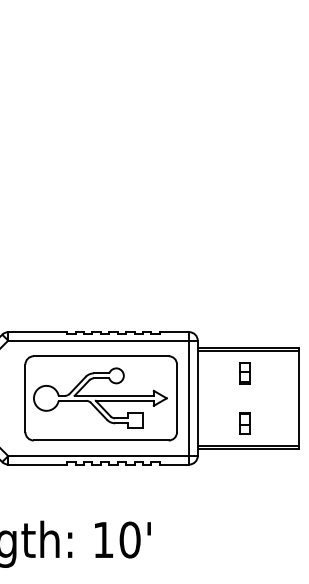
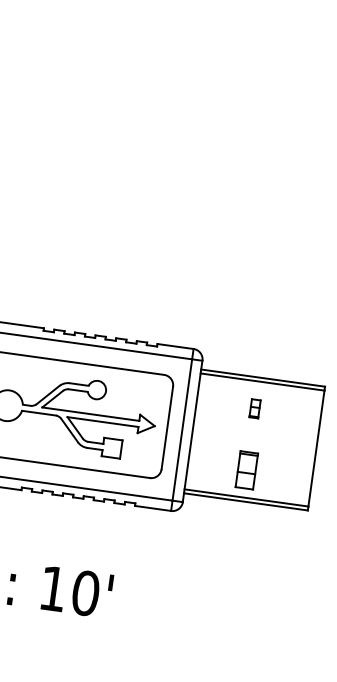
part: (244, 373) -> (254, 408), size x0.7
part: (244, 423) -> (245, 470), size x1.4

